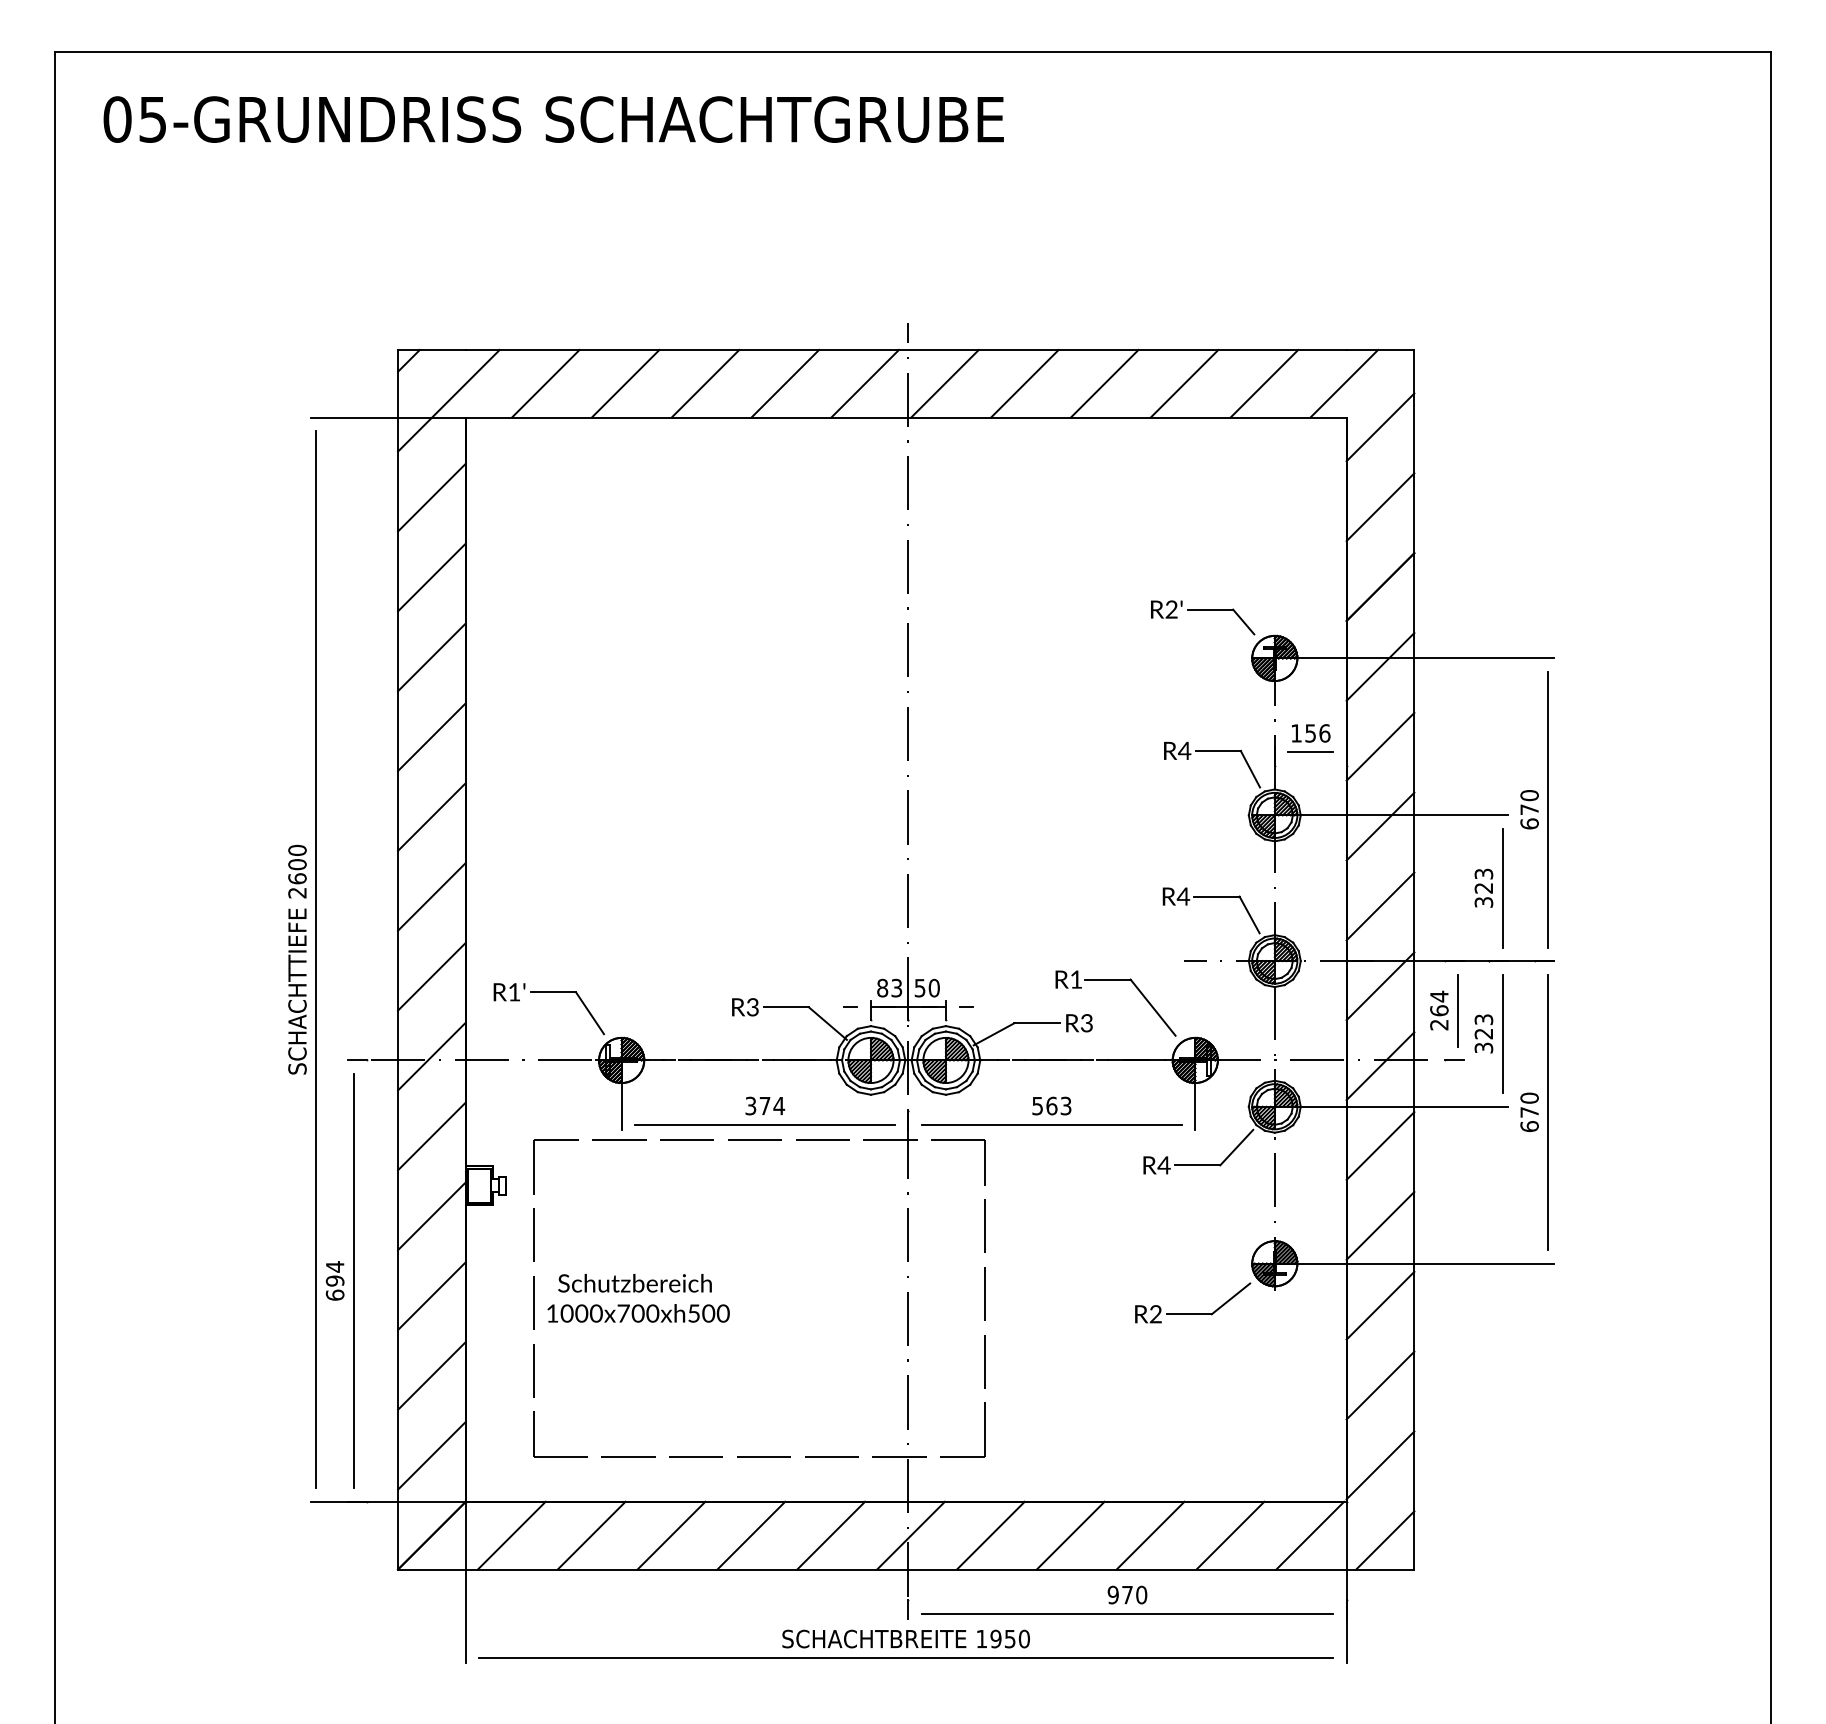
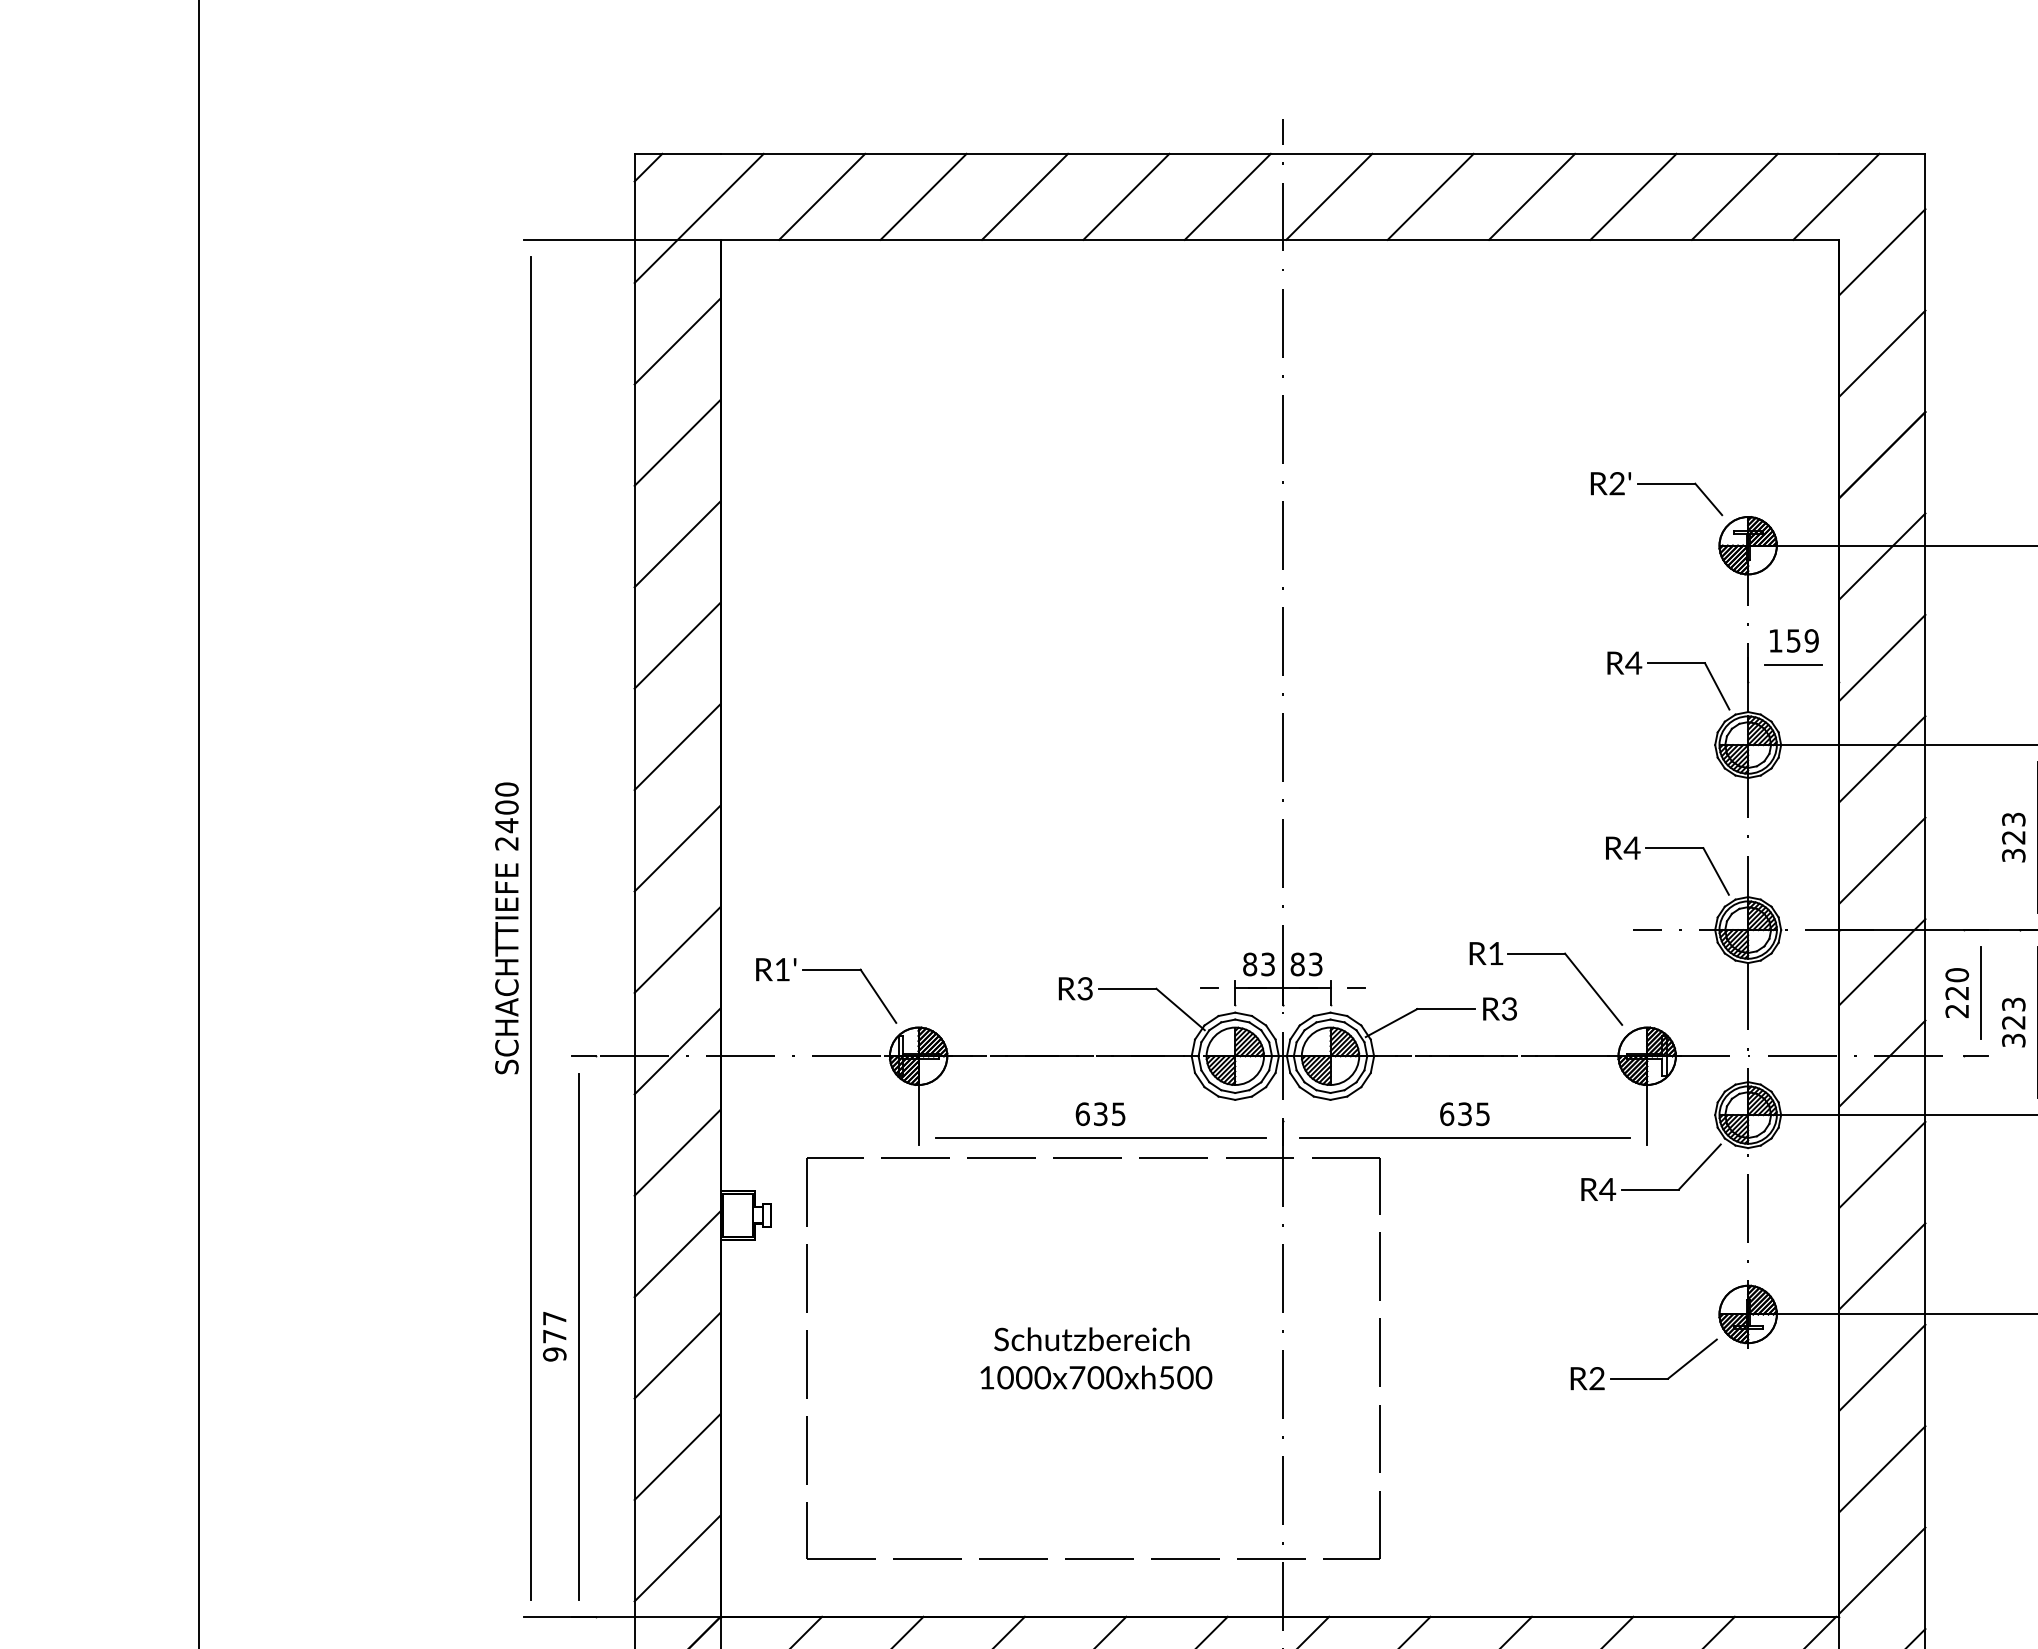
text: (1324, 733) -> (1811, 641), 156 -> 159
text: (297, 878) -> (506, 825), 2600 -> 2400
text: (926, 987) -> (1305, 963), 50 -> 83
text: (1439, 1003) -> (1957, 983), 264 -> 220
text: (765, 1105) -> (1101, 1113), 374 -> 635
text: (1051, 1105) -> (1464, 1113), 563 -> 635
text: (334, 1280) -> (553, 1335), 694 -> 977
text: (638, 1298) -> (1096, 1358), moved

